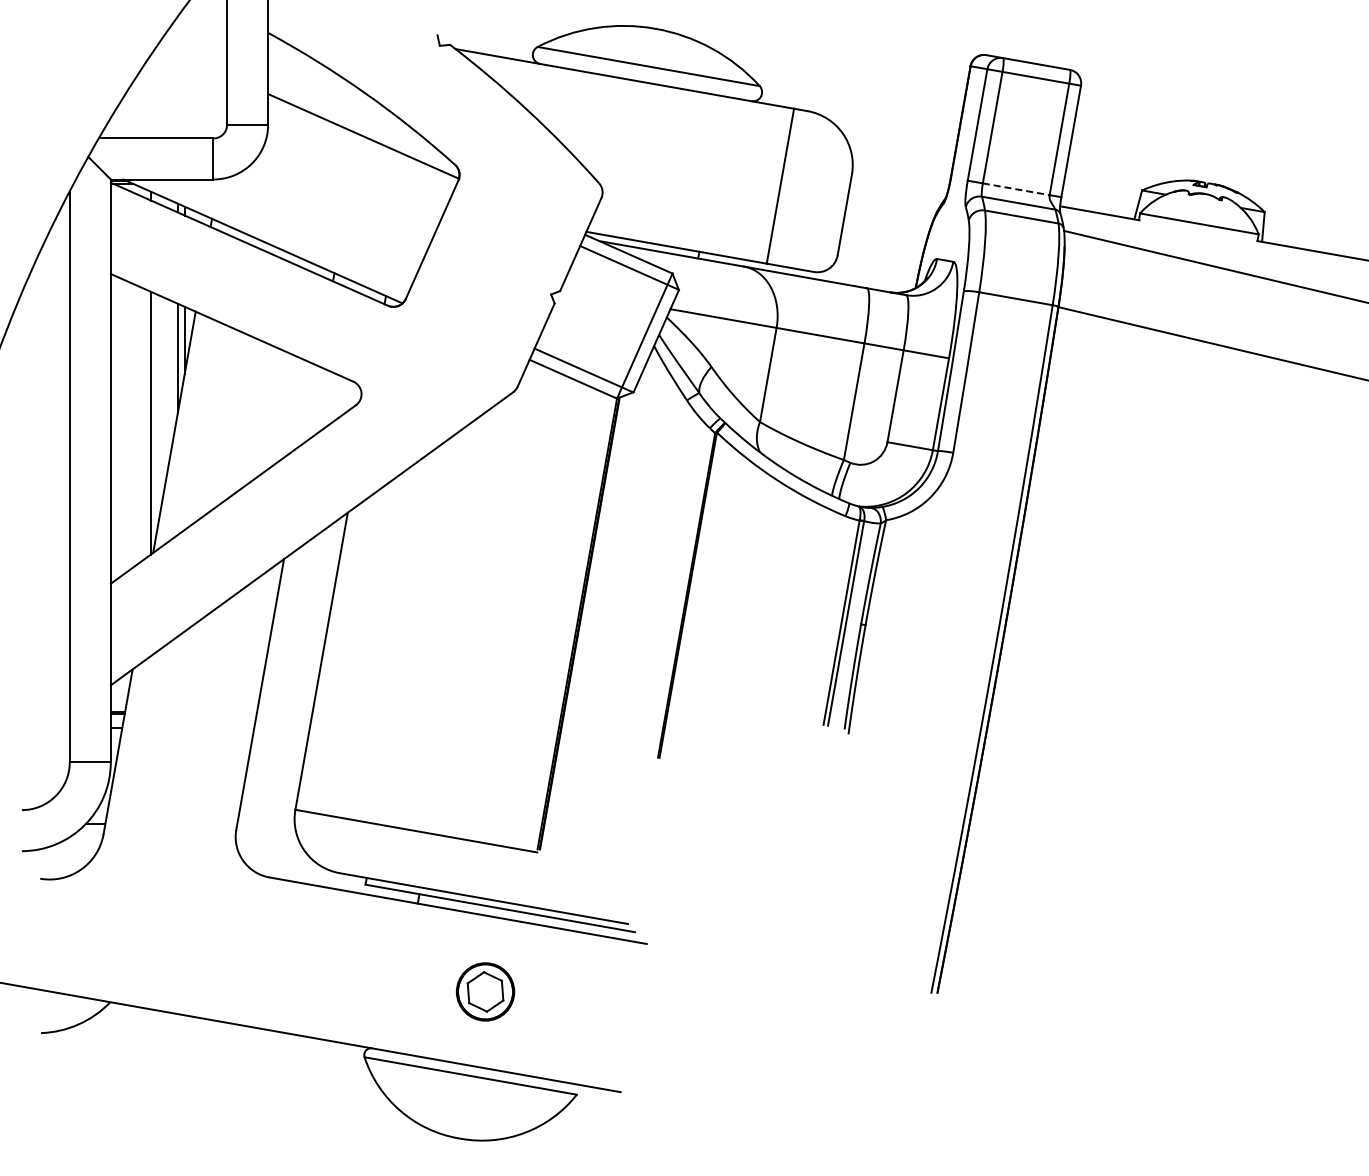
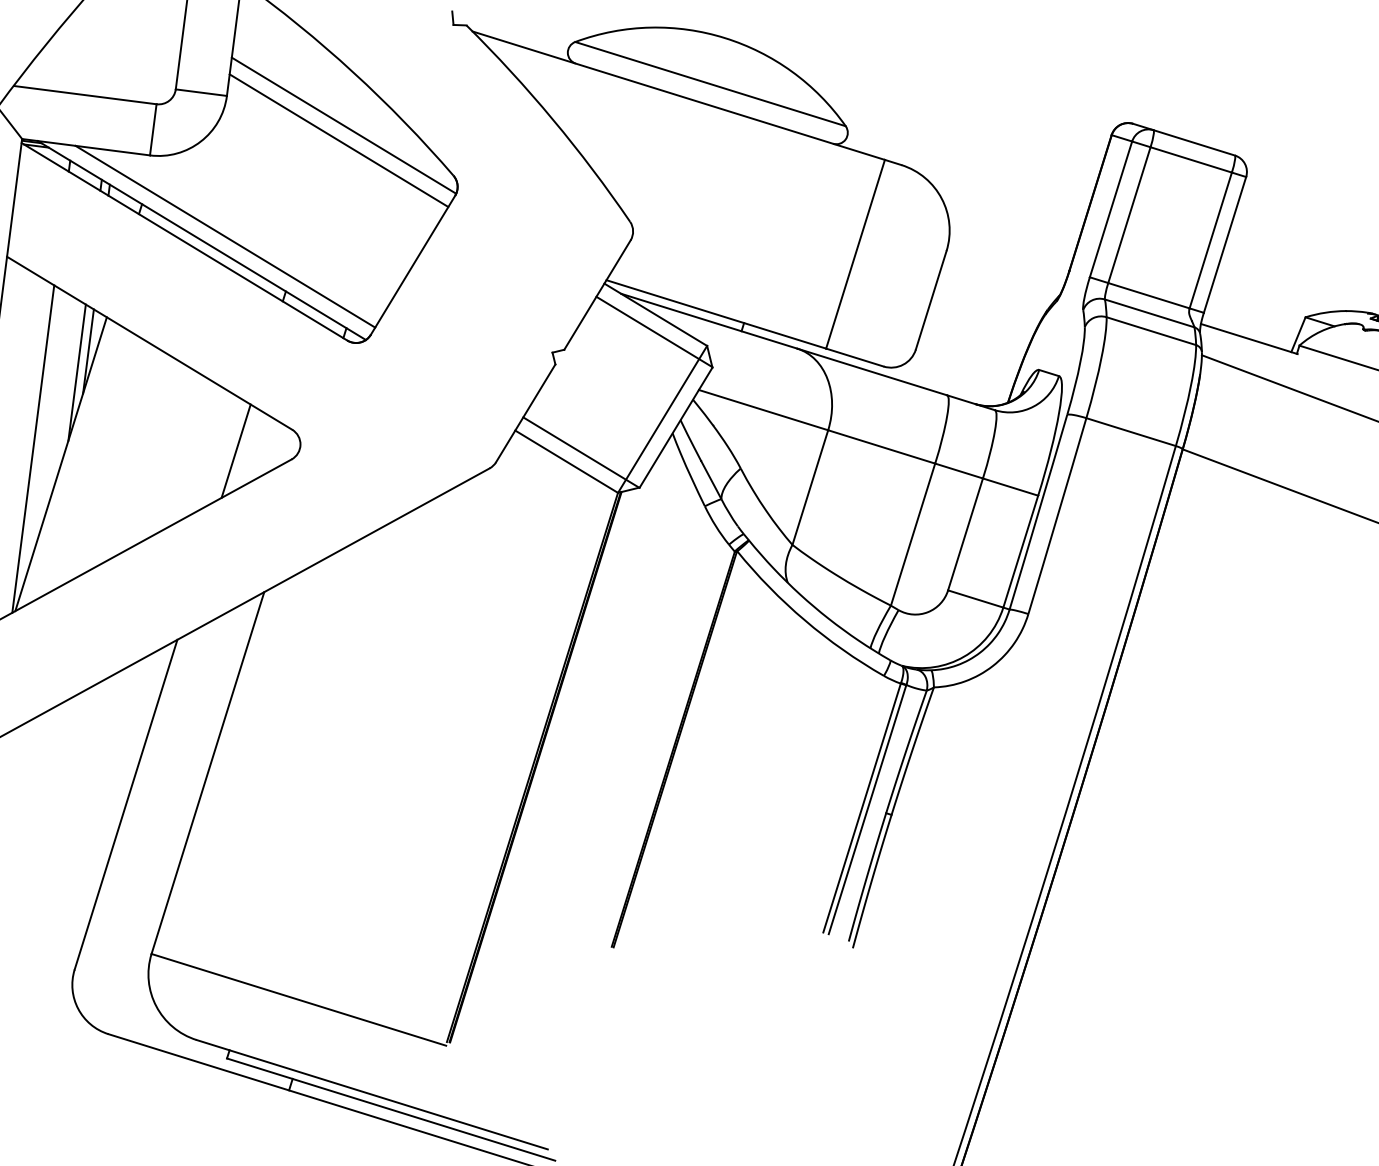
line: (361, 148) -> (339, 140), added
line: (1016, 189) -> (1149, 296), dashed -> solid
line: (280, 235) -> (224, 235), added
line: (311, 404) -> (236, 451), added

